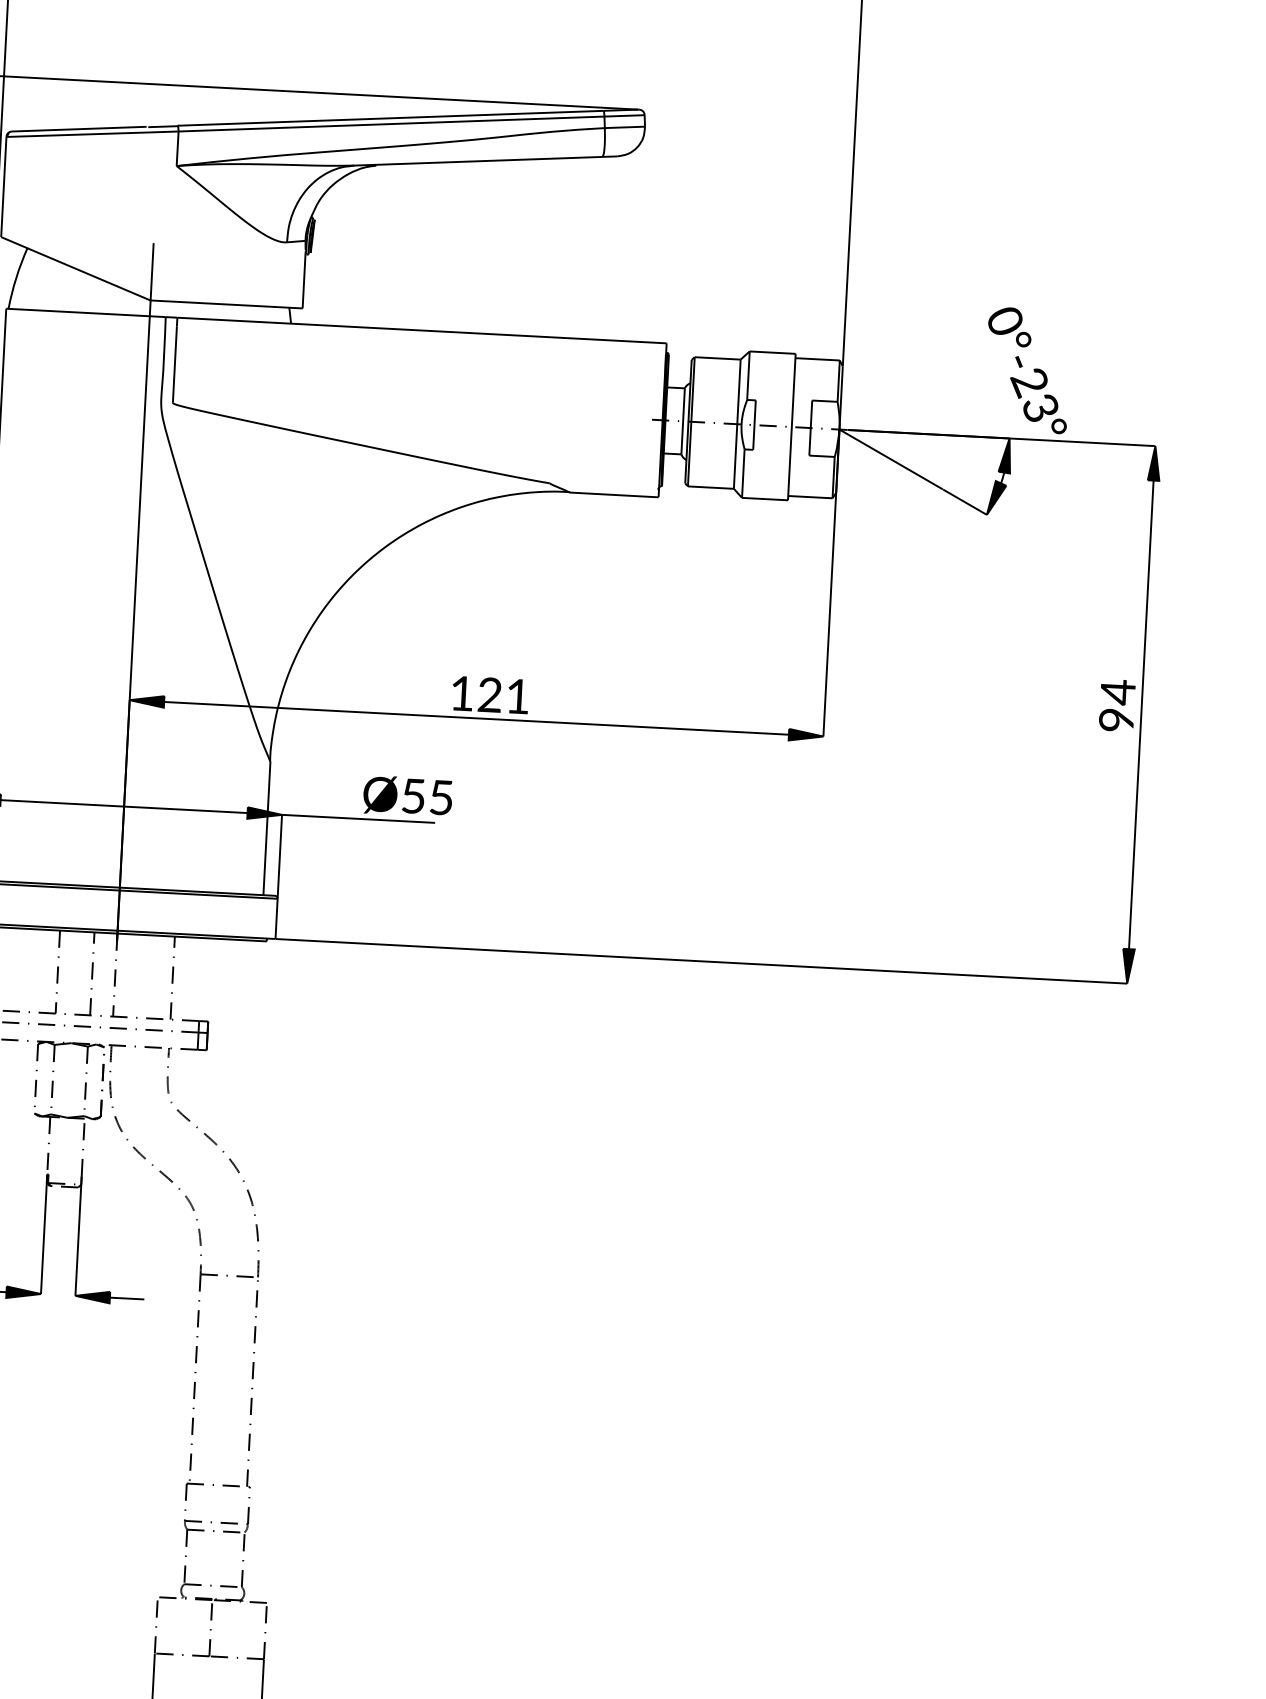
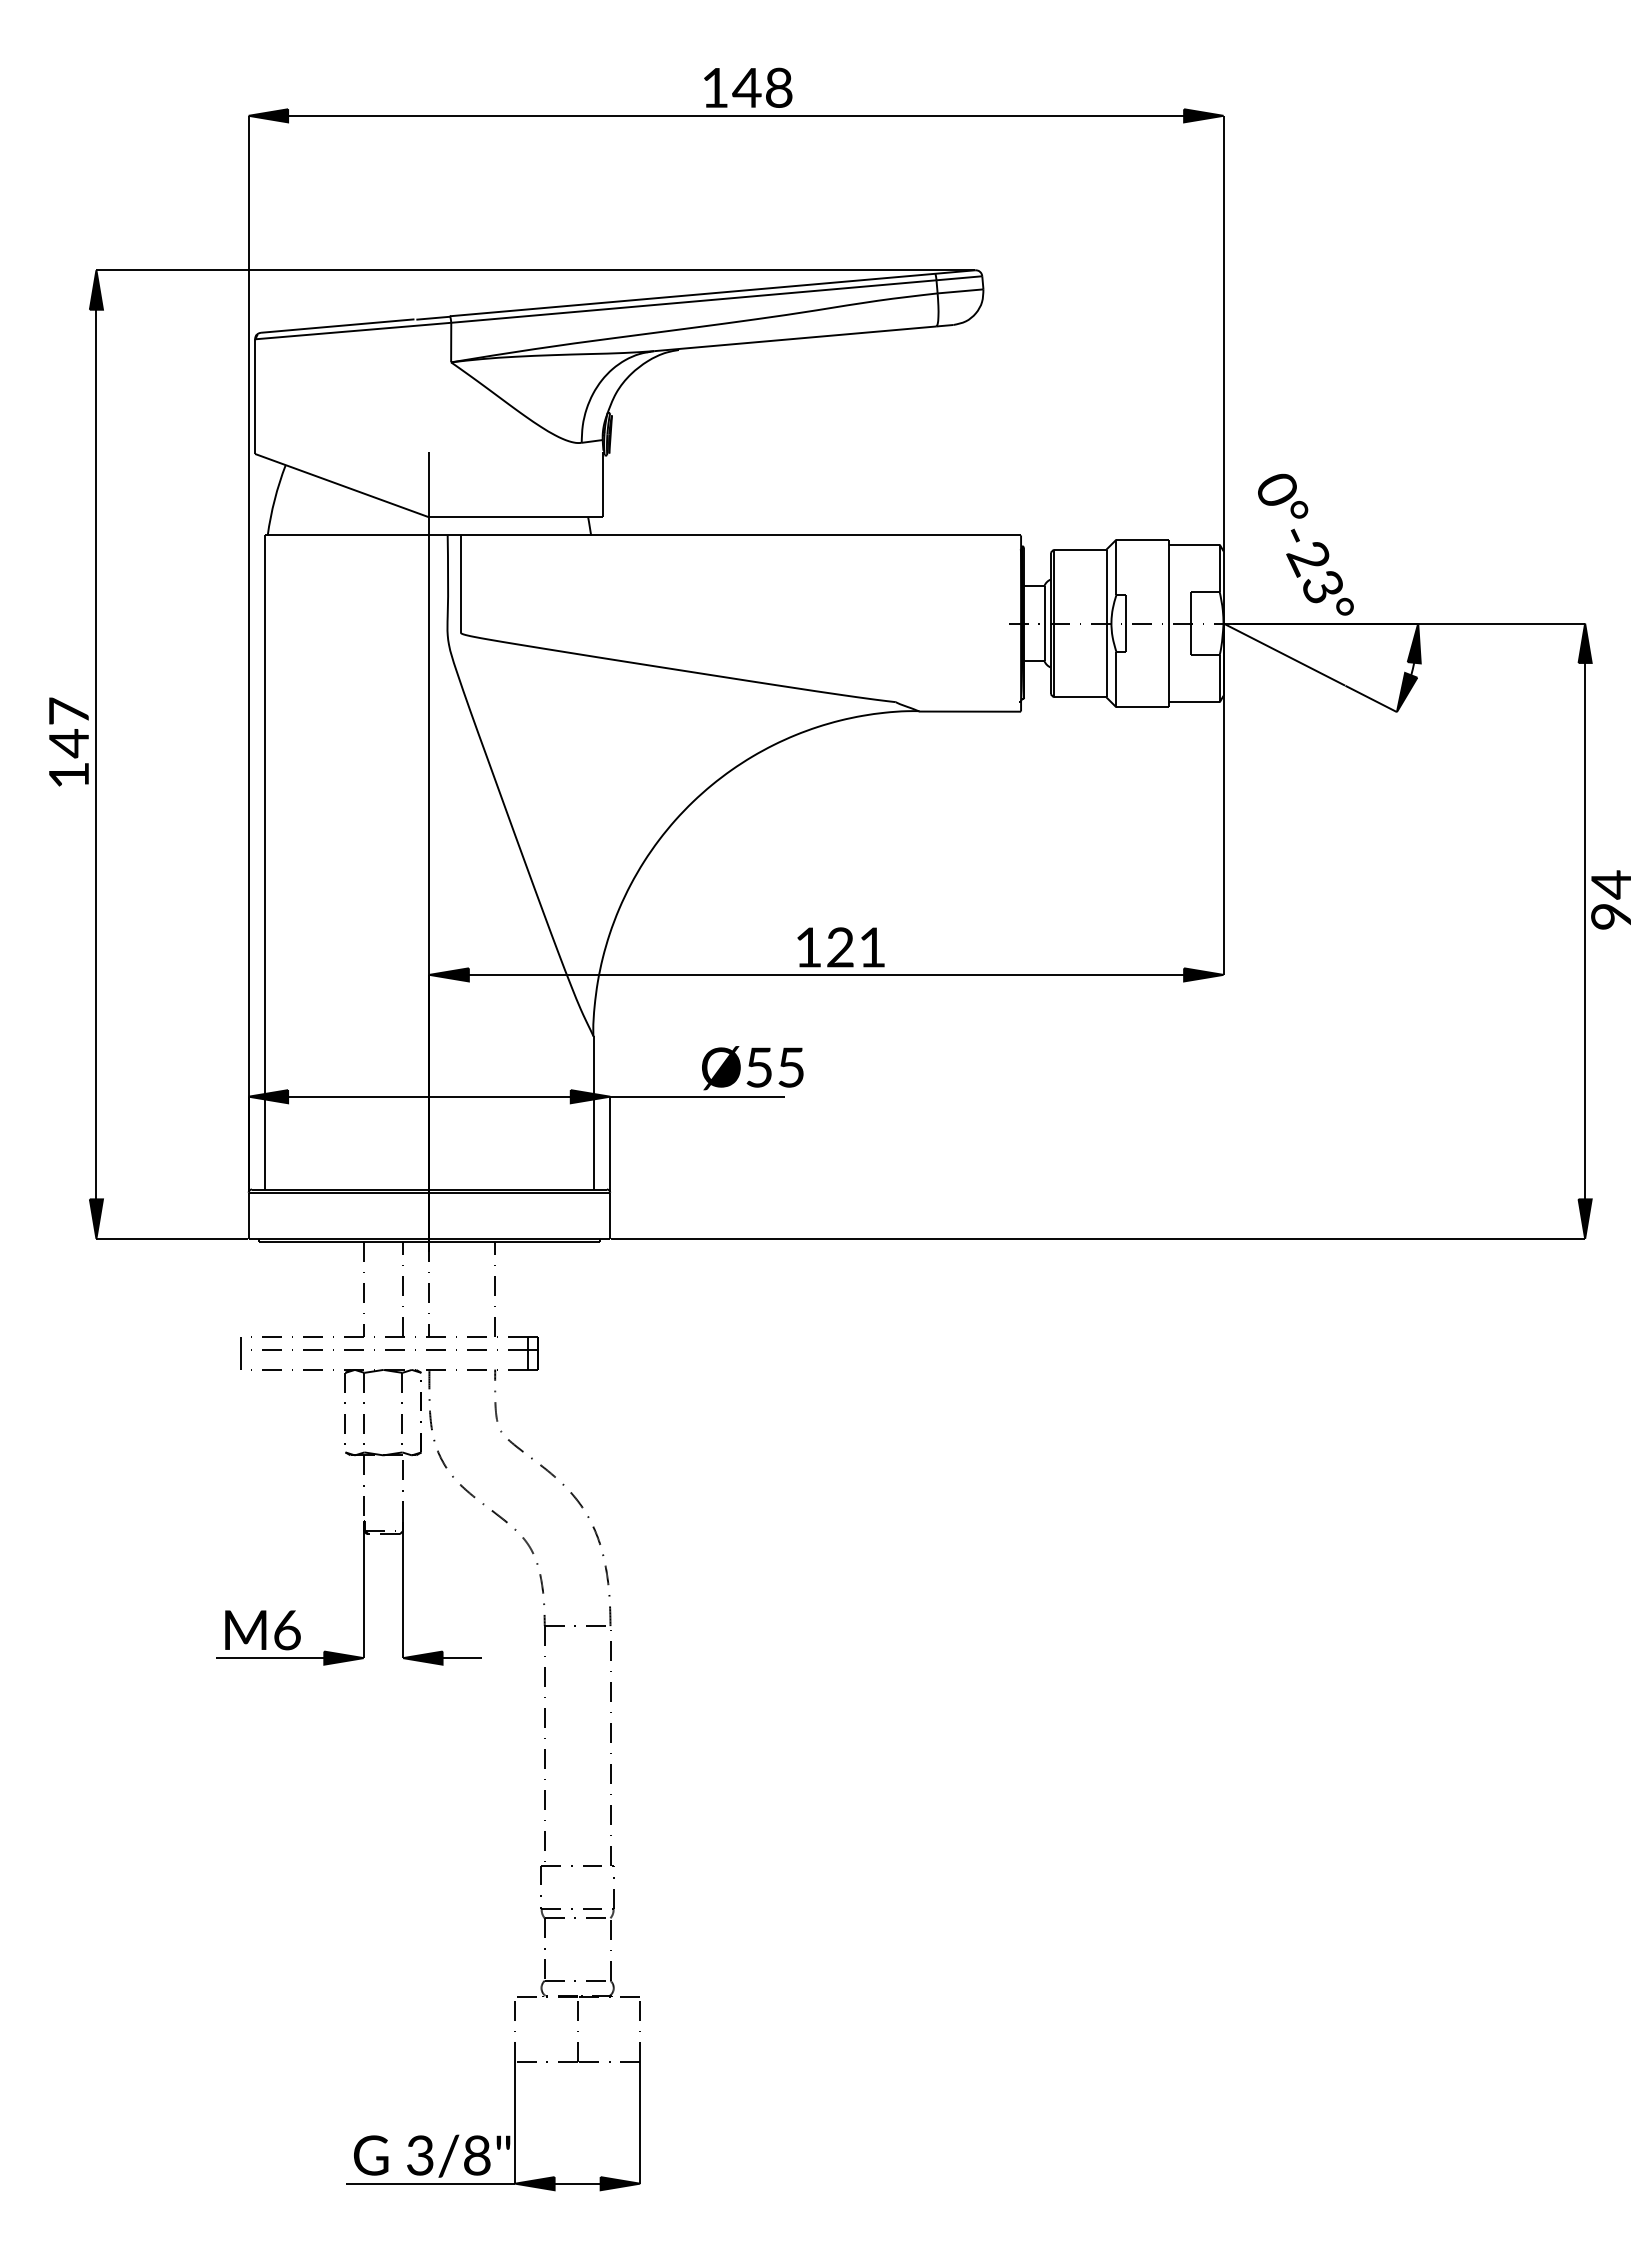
text: (1027, 370) -> (1305, 544), moved
text: (1116, 705) -> (1610, 899), moved

